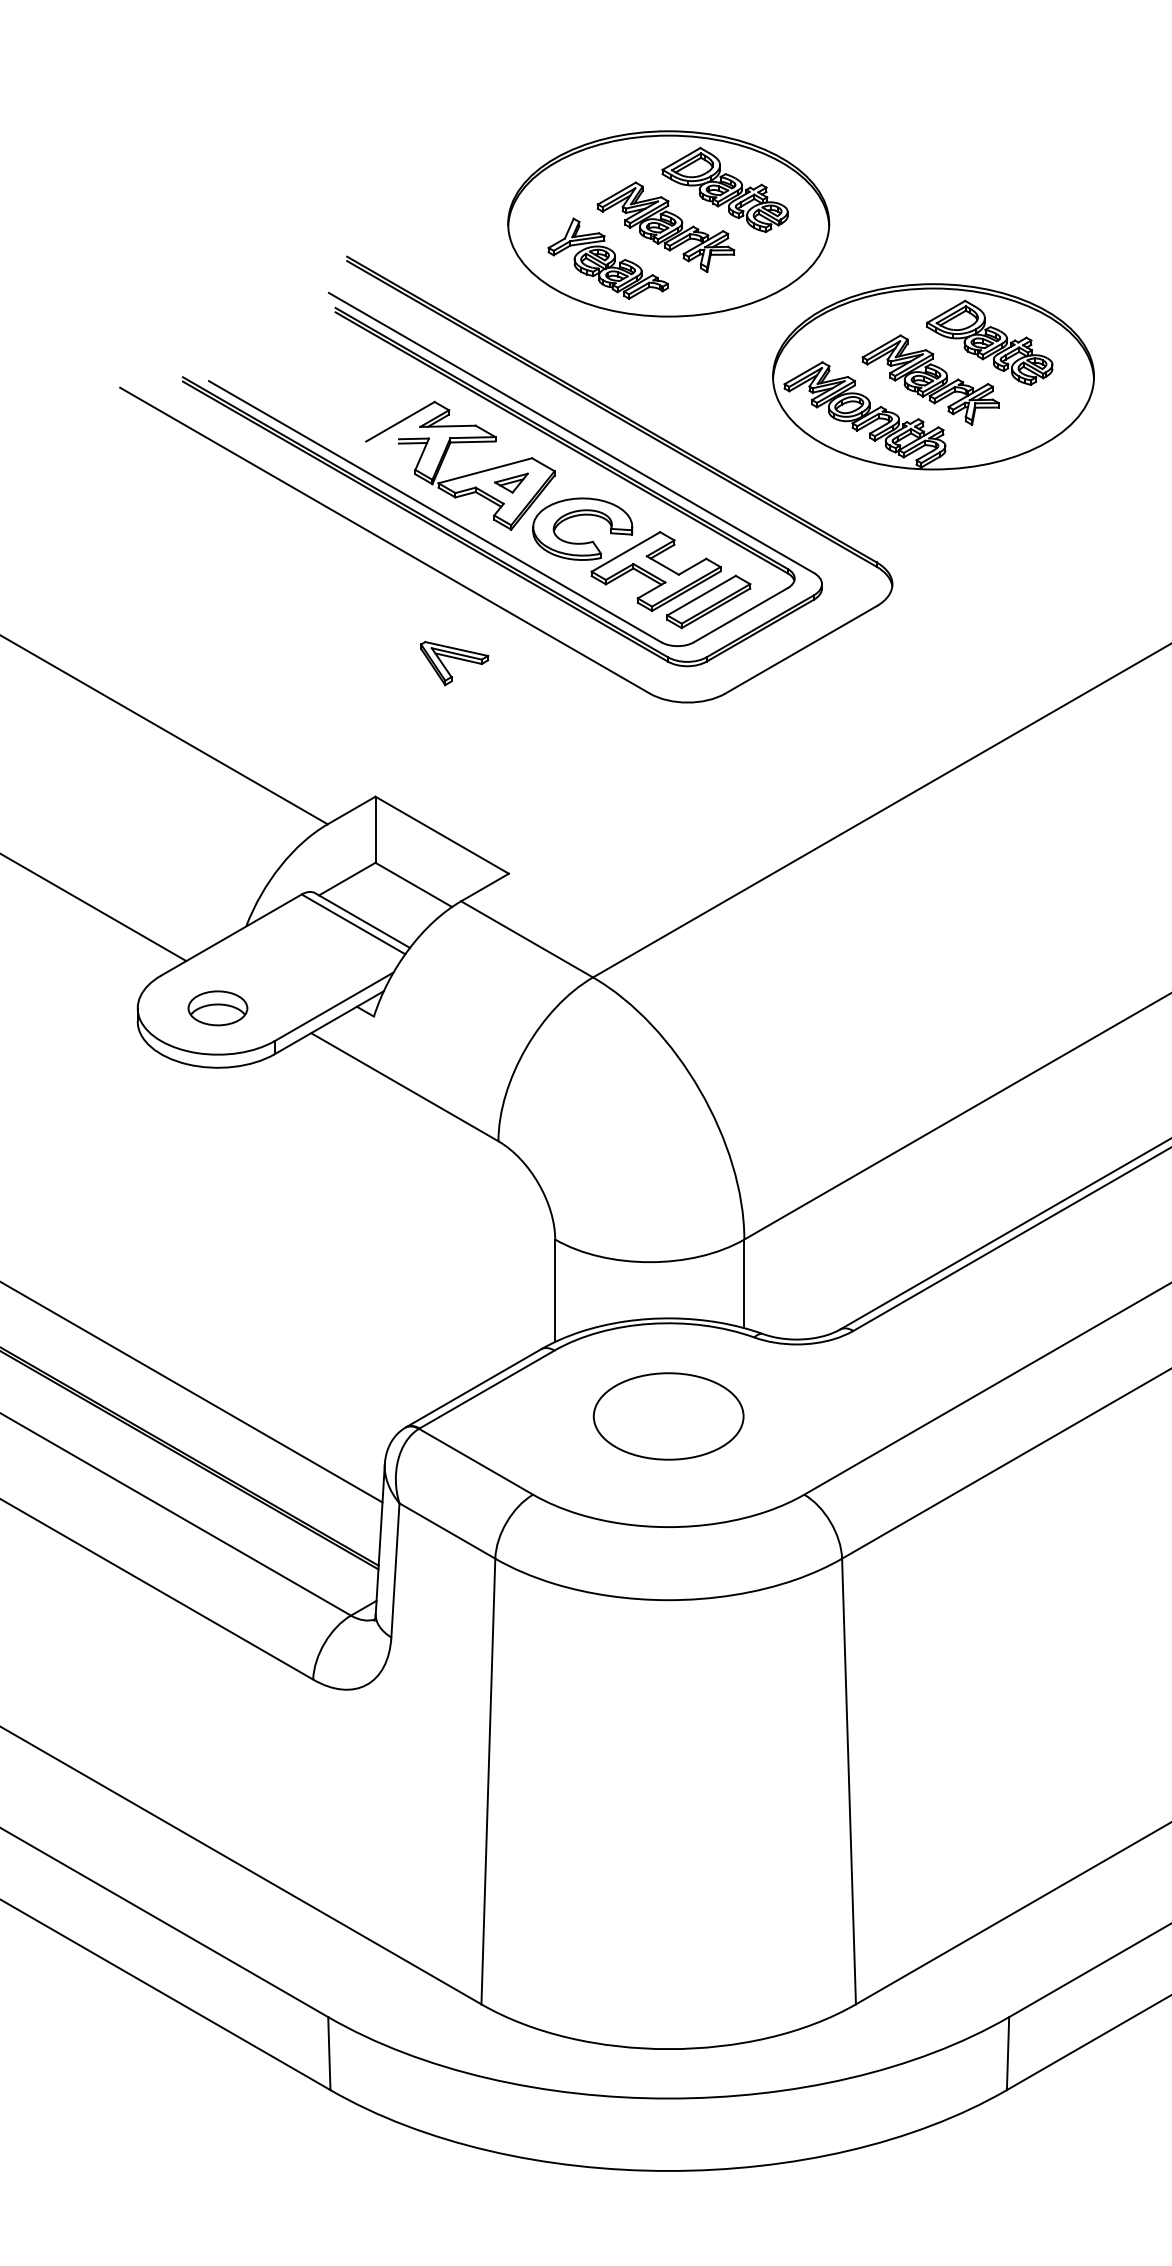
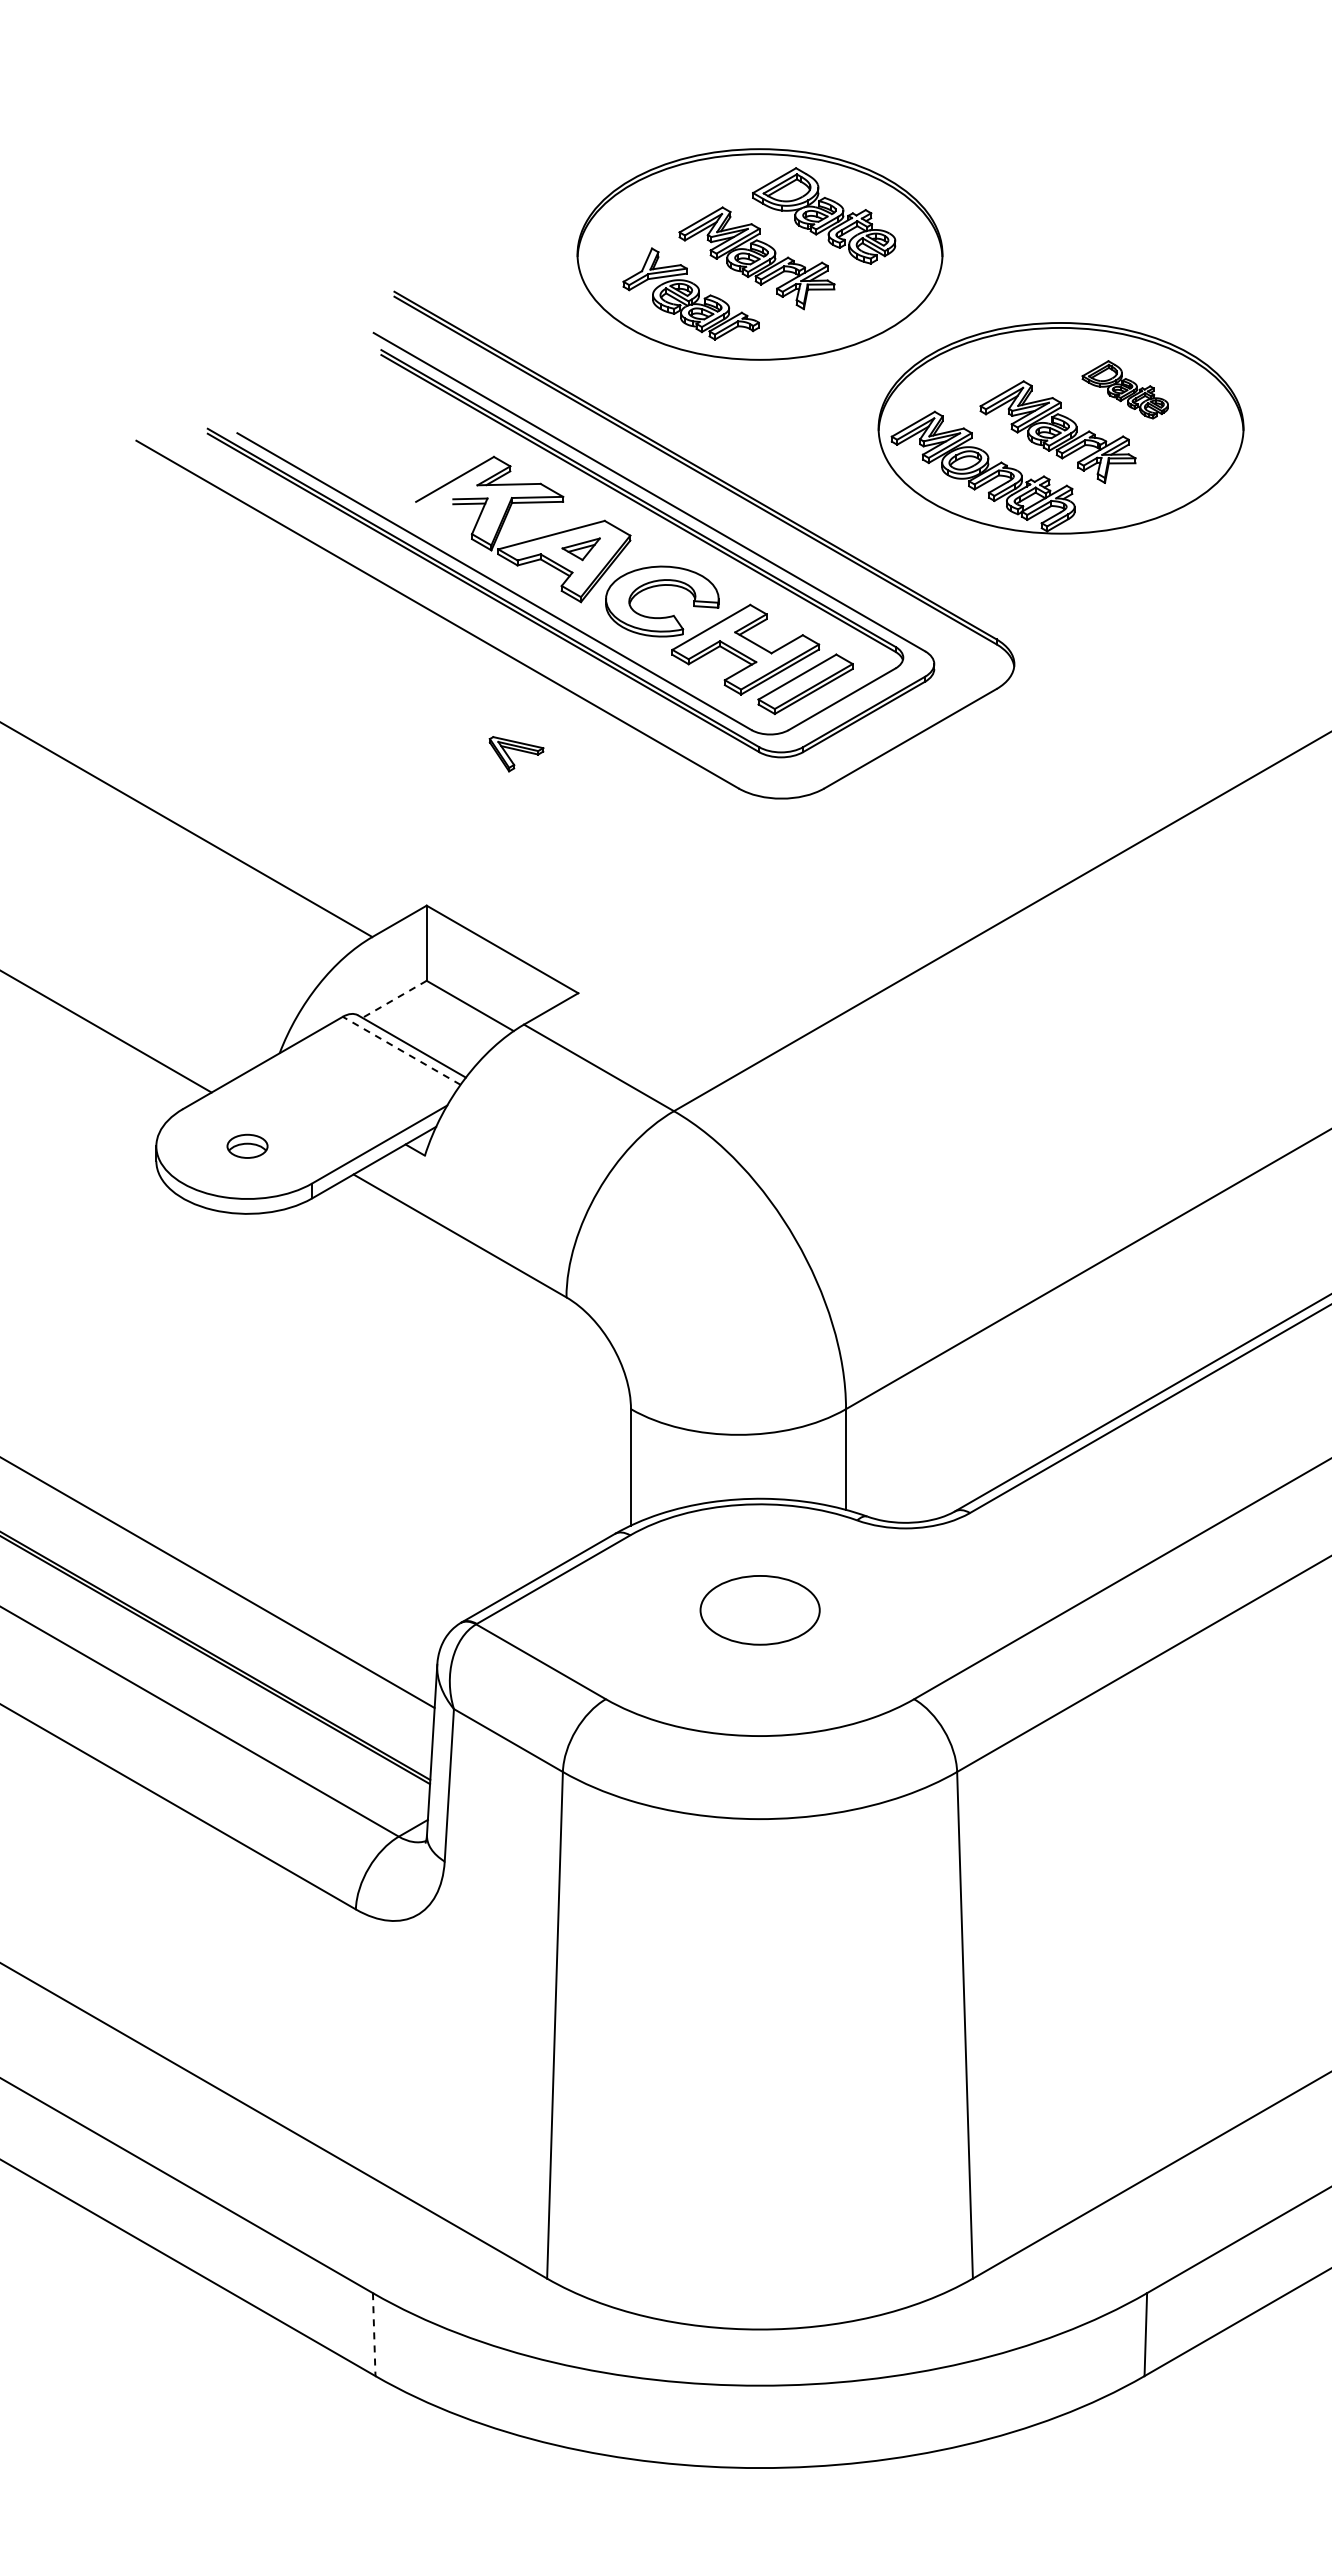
part: (990, 342) -> (1125, 389), size x0.6
part: (454, 662) -> (516, 753), size x0.7
line: (347, 879) -> (394, 999), solid -> dashed
line: (353, 924) -> (401, 1050), solid -> dashed
part: (217, 1008) -> (247, 1146), size x0.6
part: (669, 1416) -> (760, 1610), size x0.7
line: (329, 2054) -> (374, 2335), solid -> dashed

